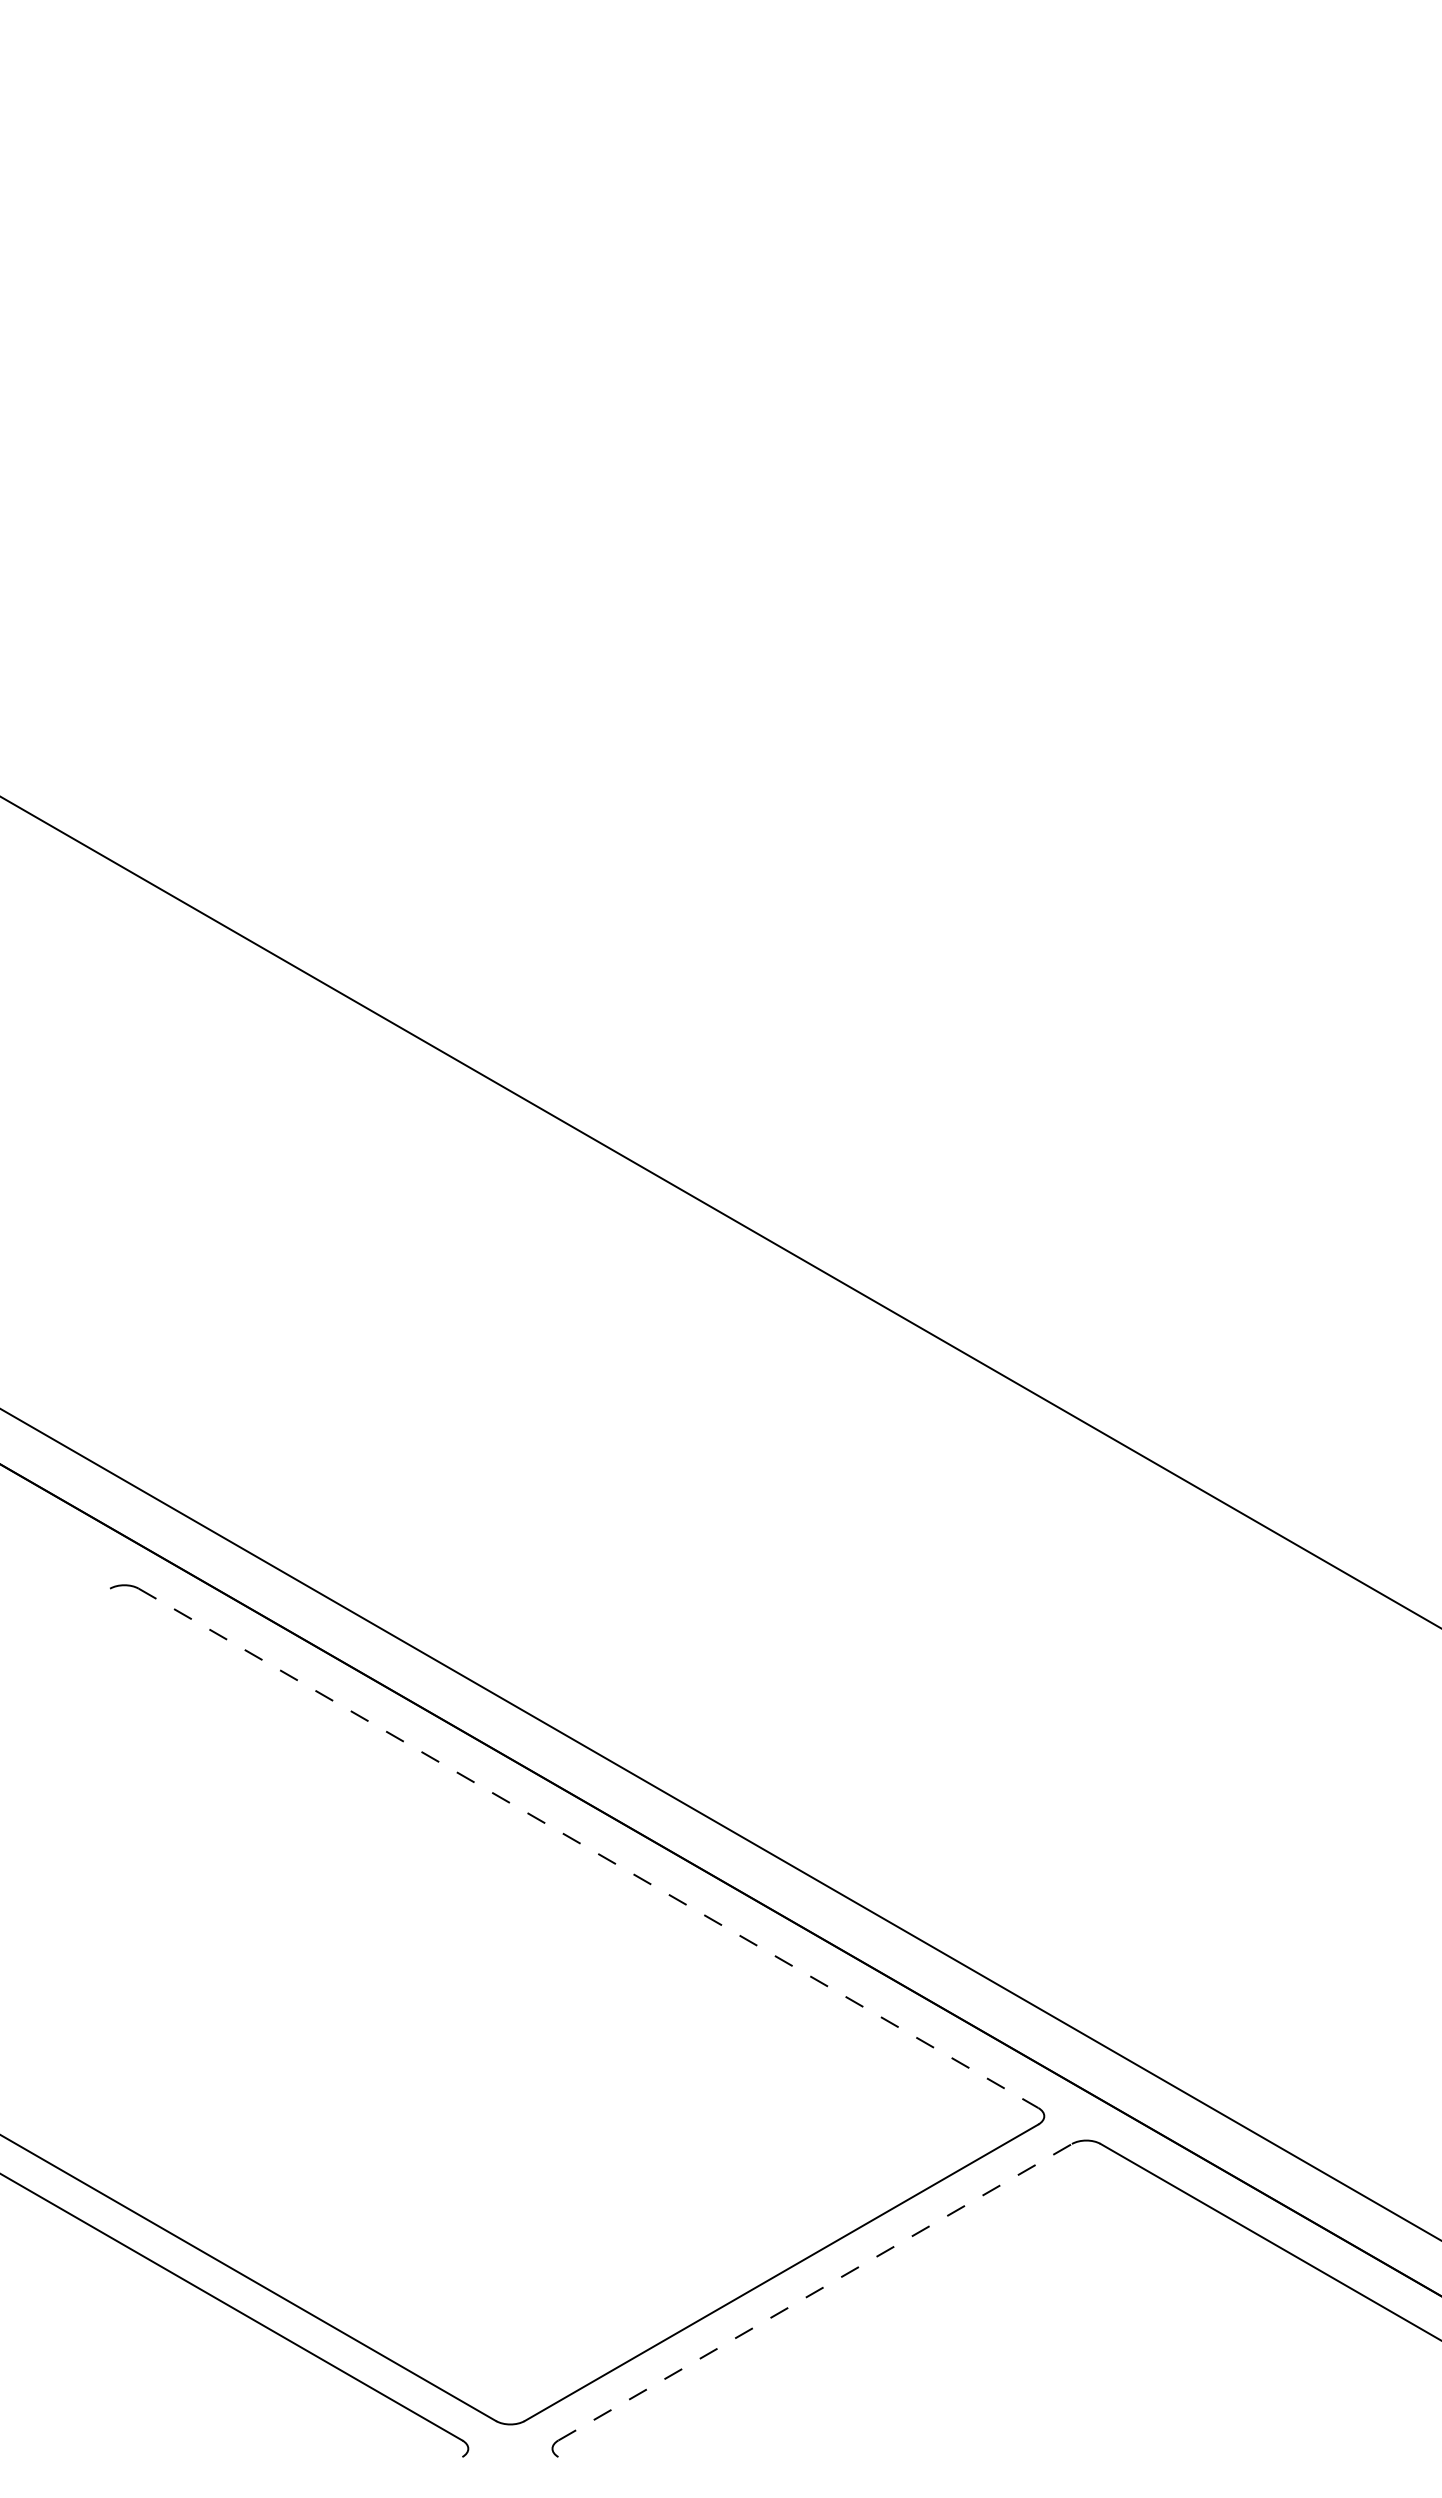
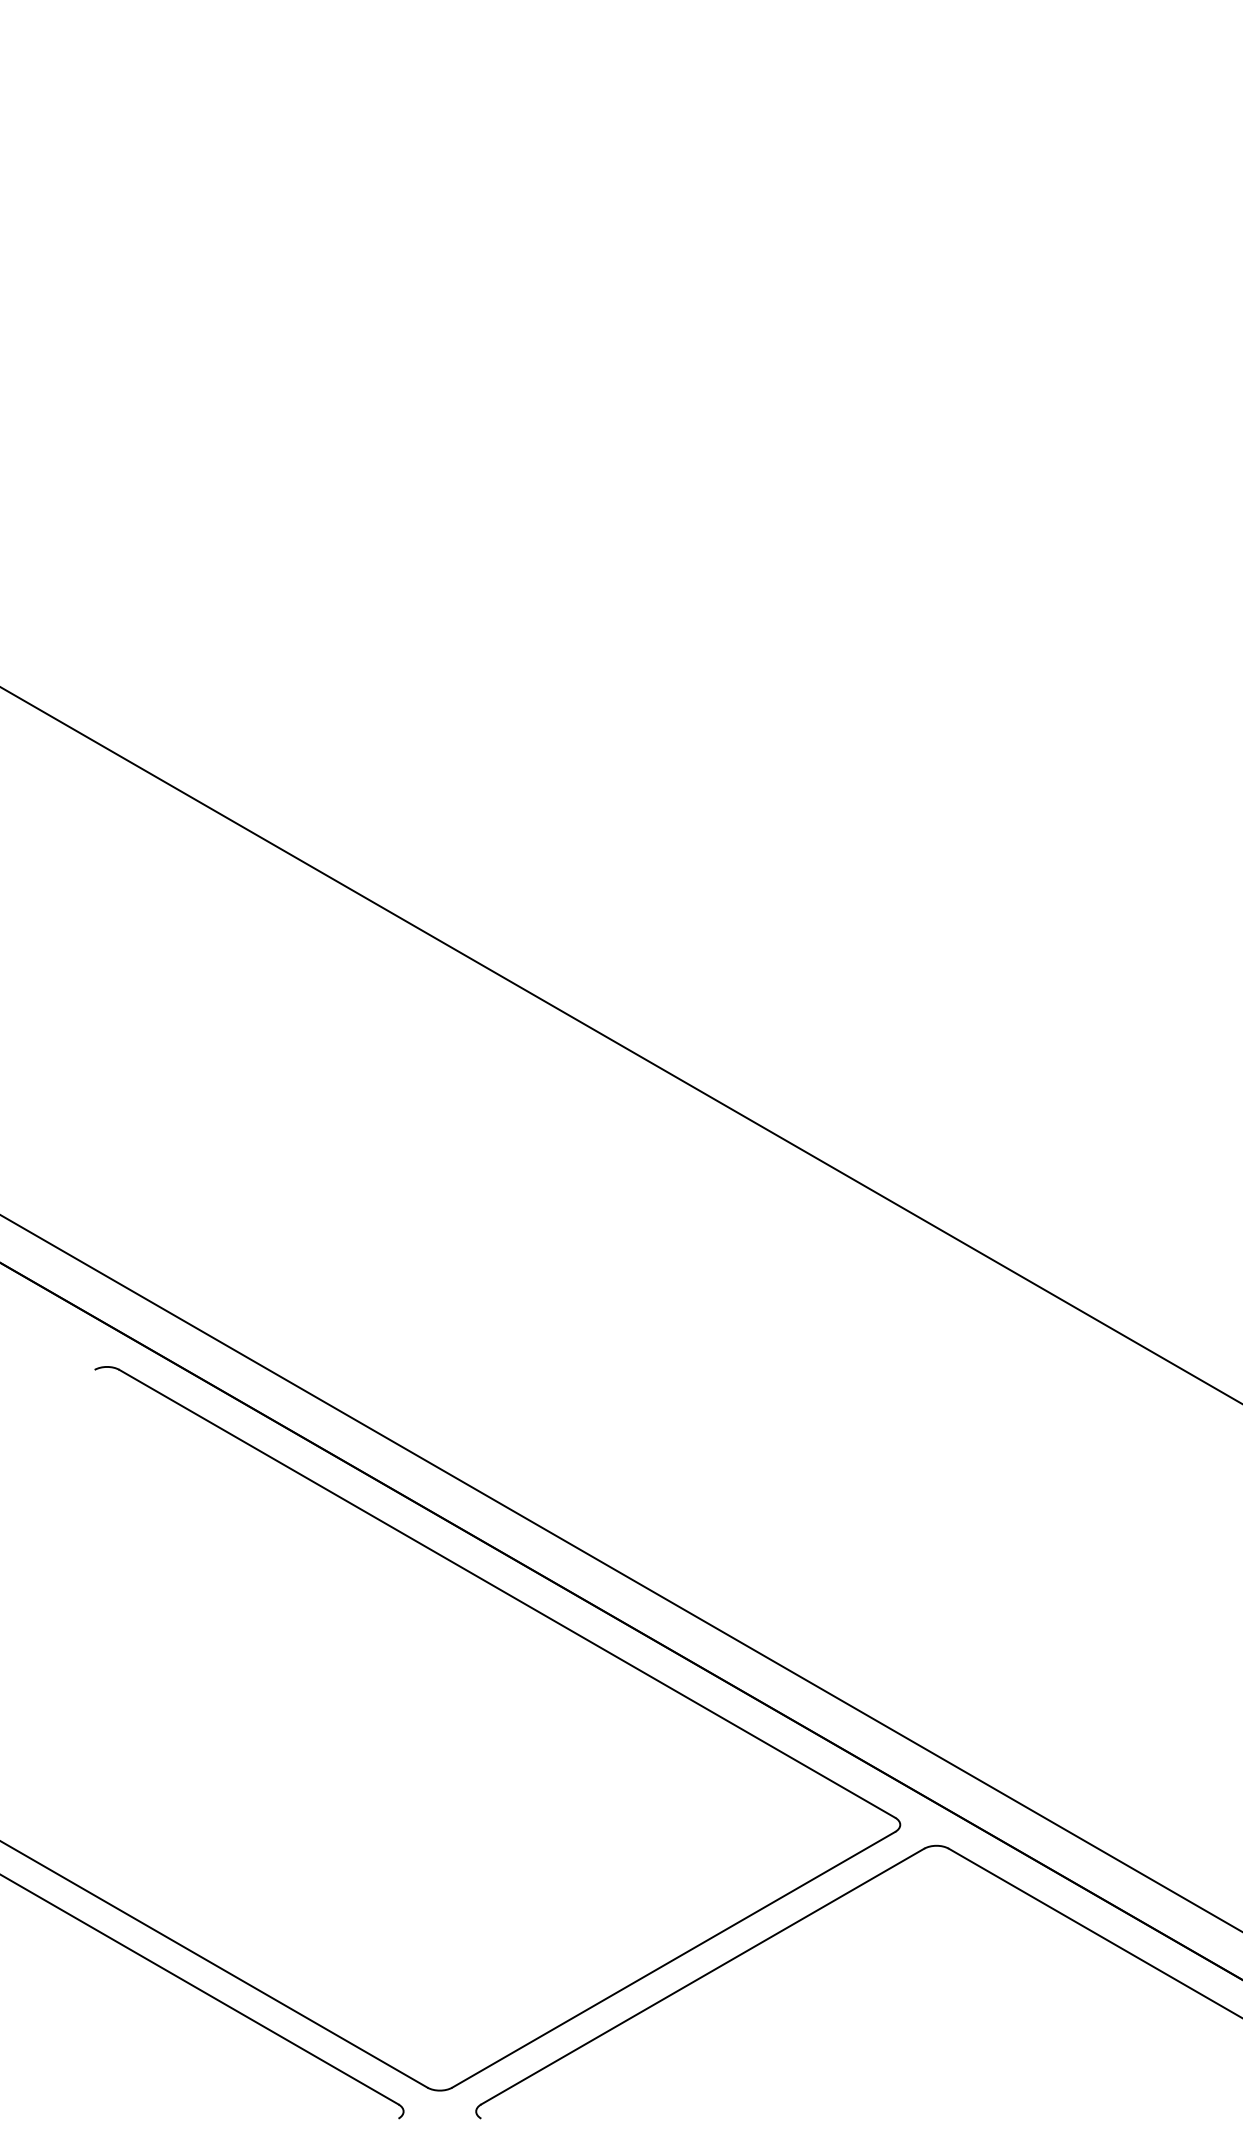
line: (589, 1848) -> (508, 1593), dashed -> solid
line: (815, 2292) -> (702, 1976), dashed -> solid

